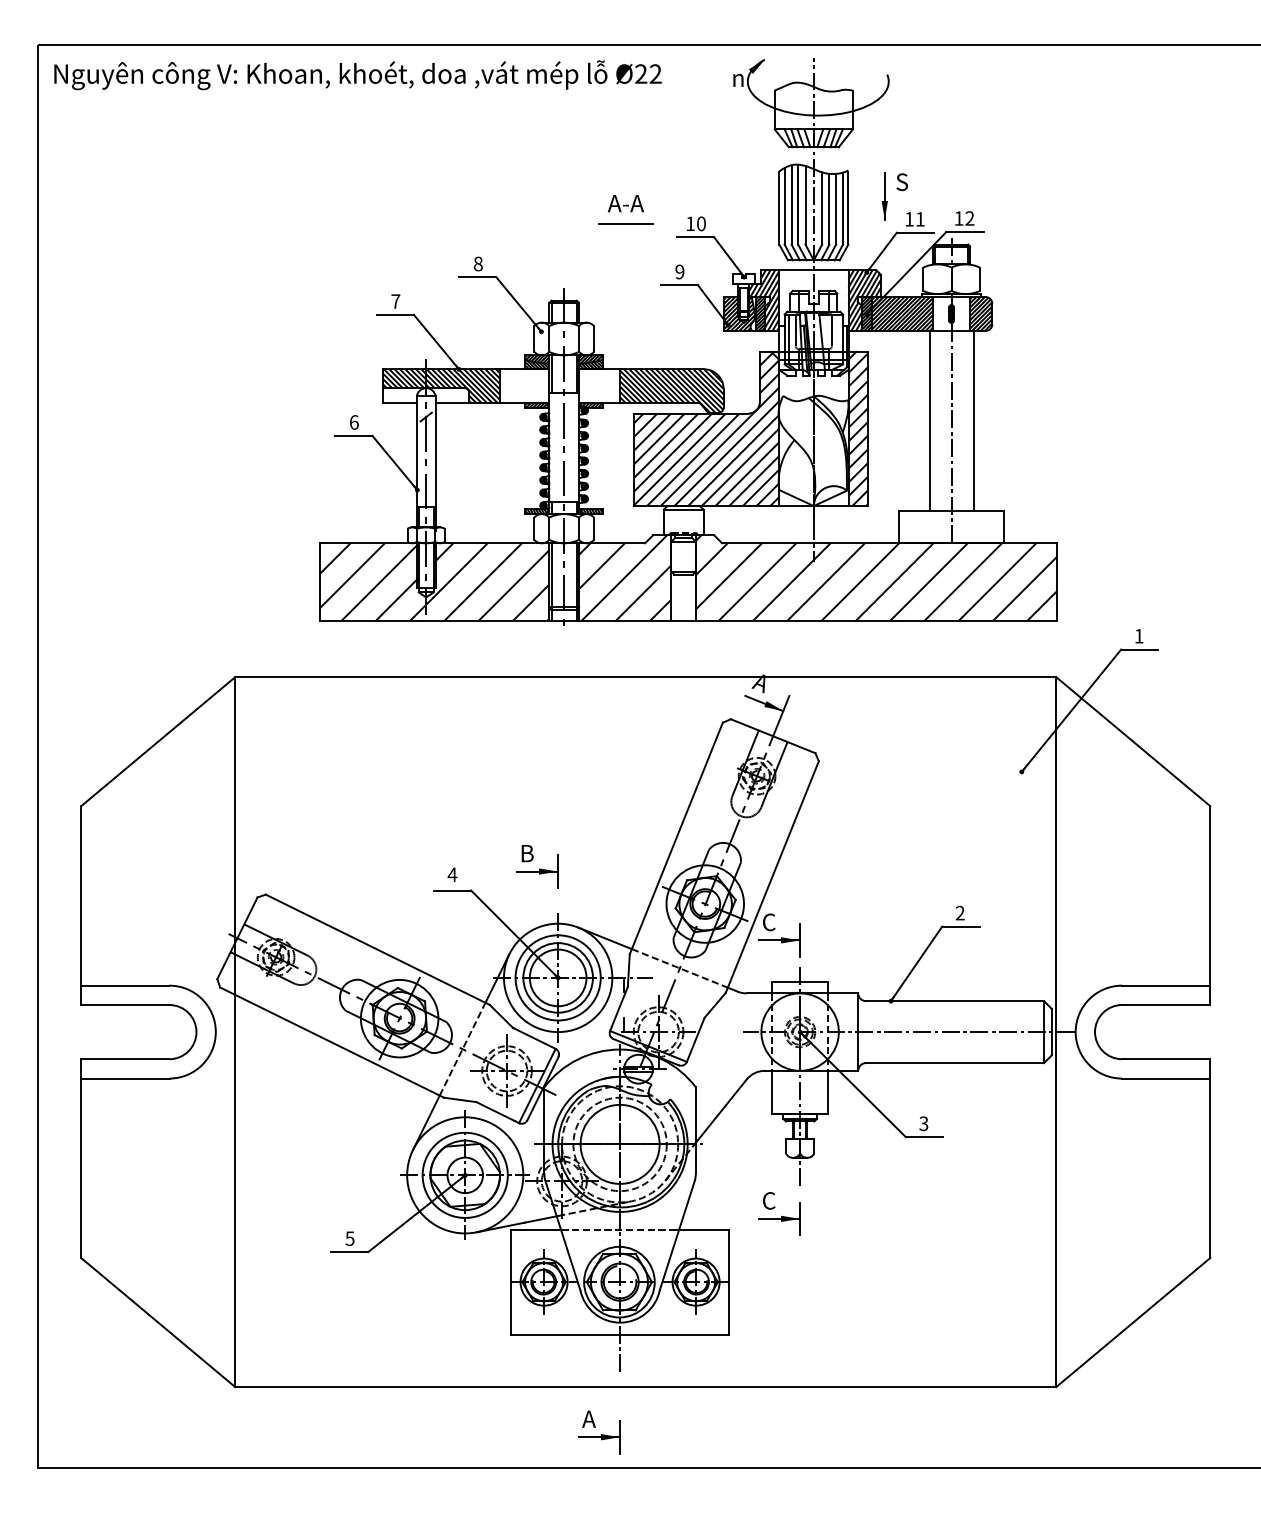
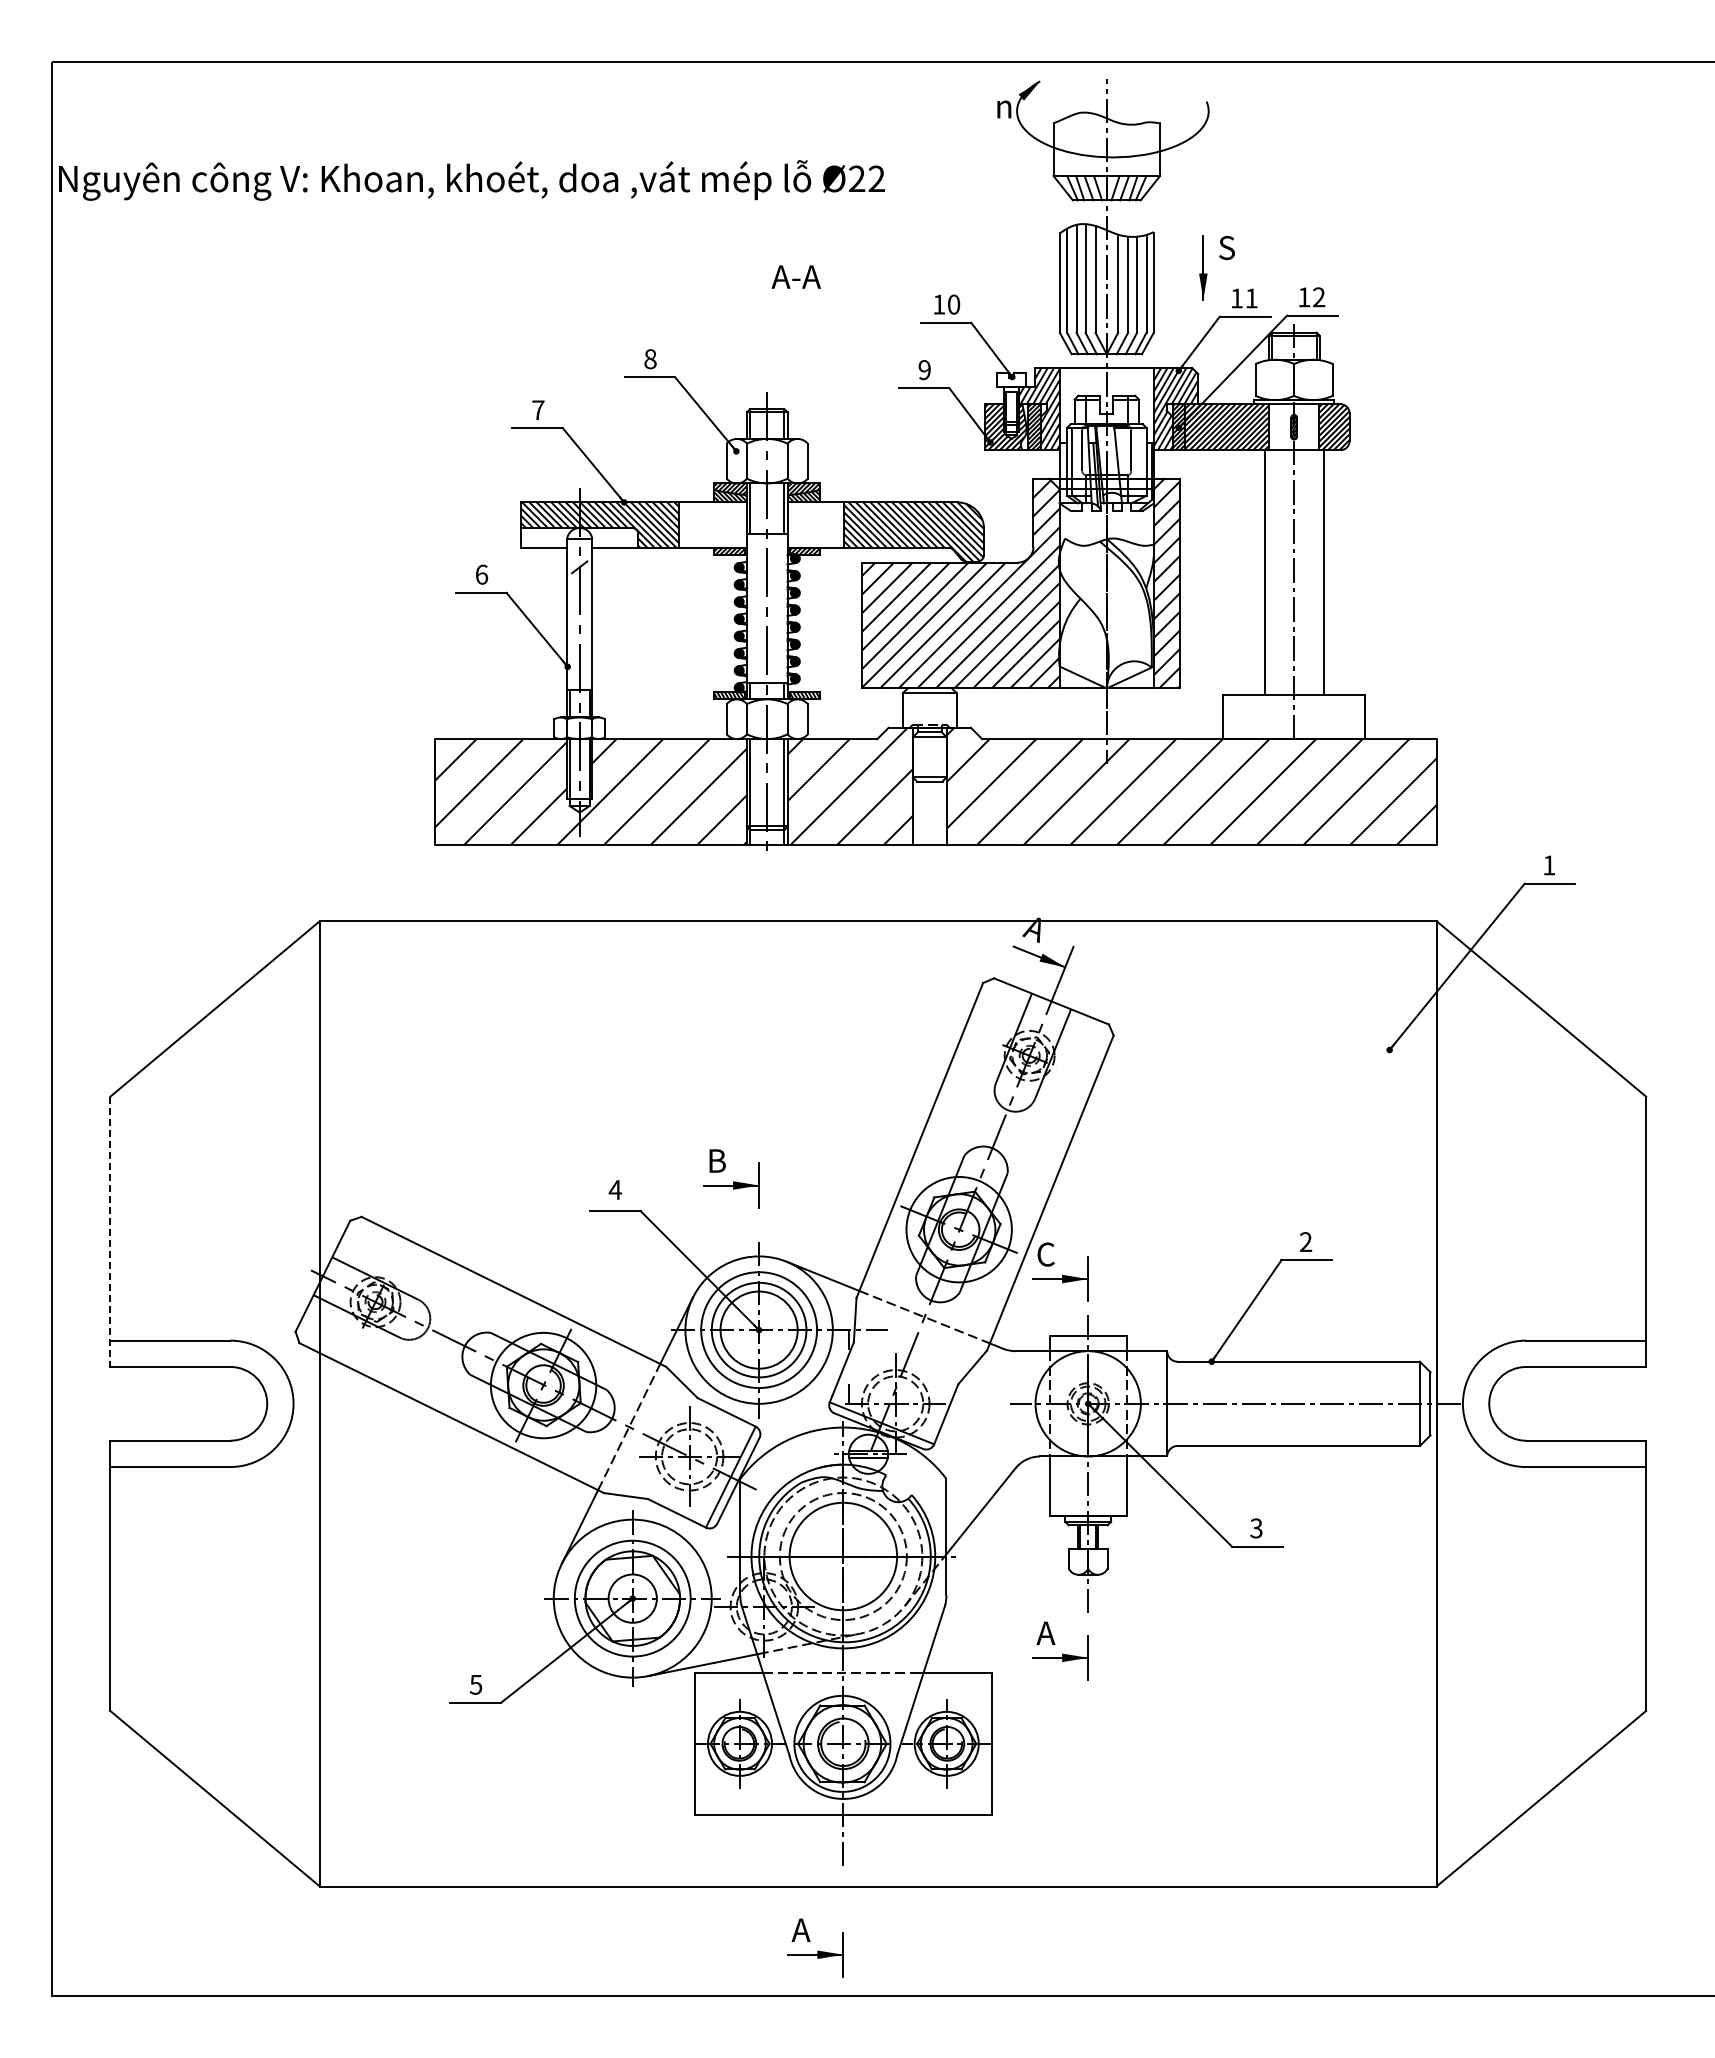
text: (357, 75) -> (471, 180), moved
text: (625, 203) -> (795, 276), moved
line: (625, 223) -> (850, 304), removed
line: (81, 906) -> (110, 1232), solid -> dashed
text: (768, 1200) -> (1045, 1633), C -> A

